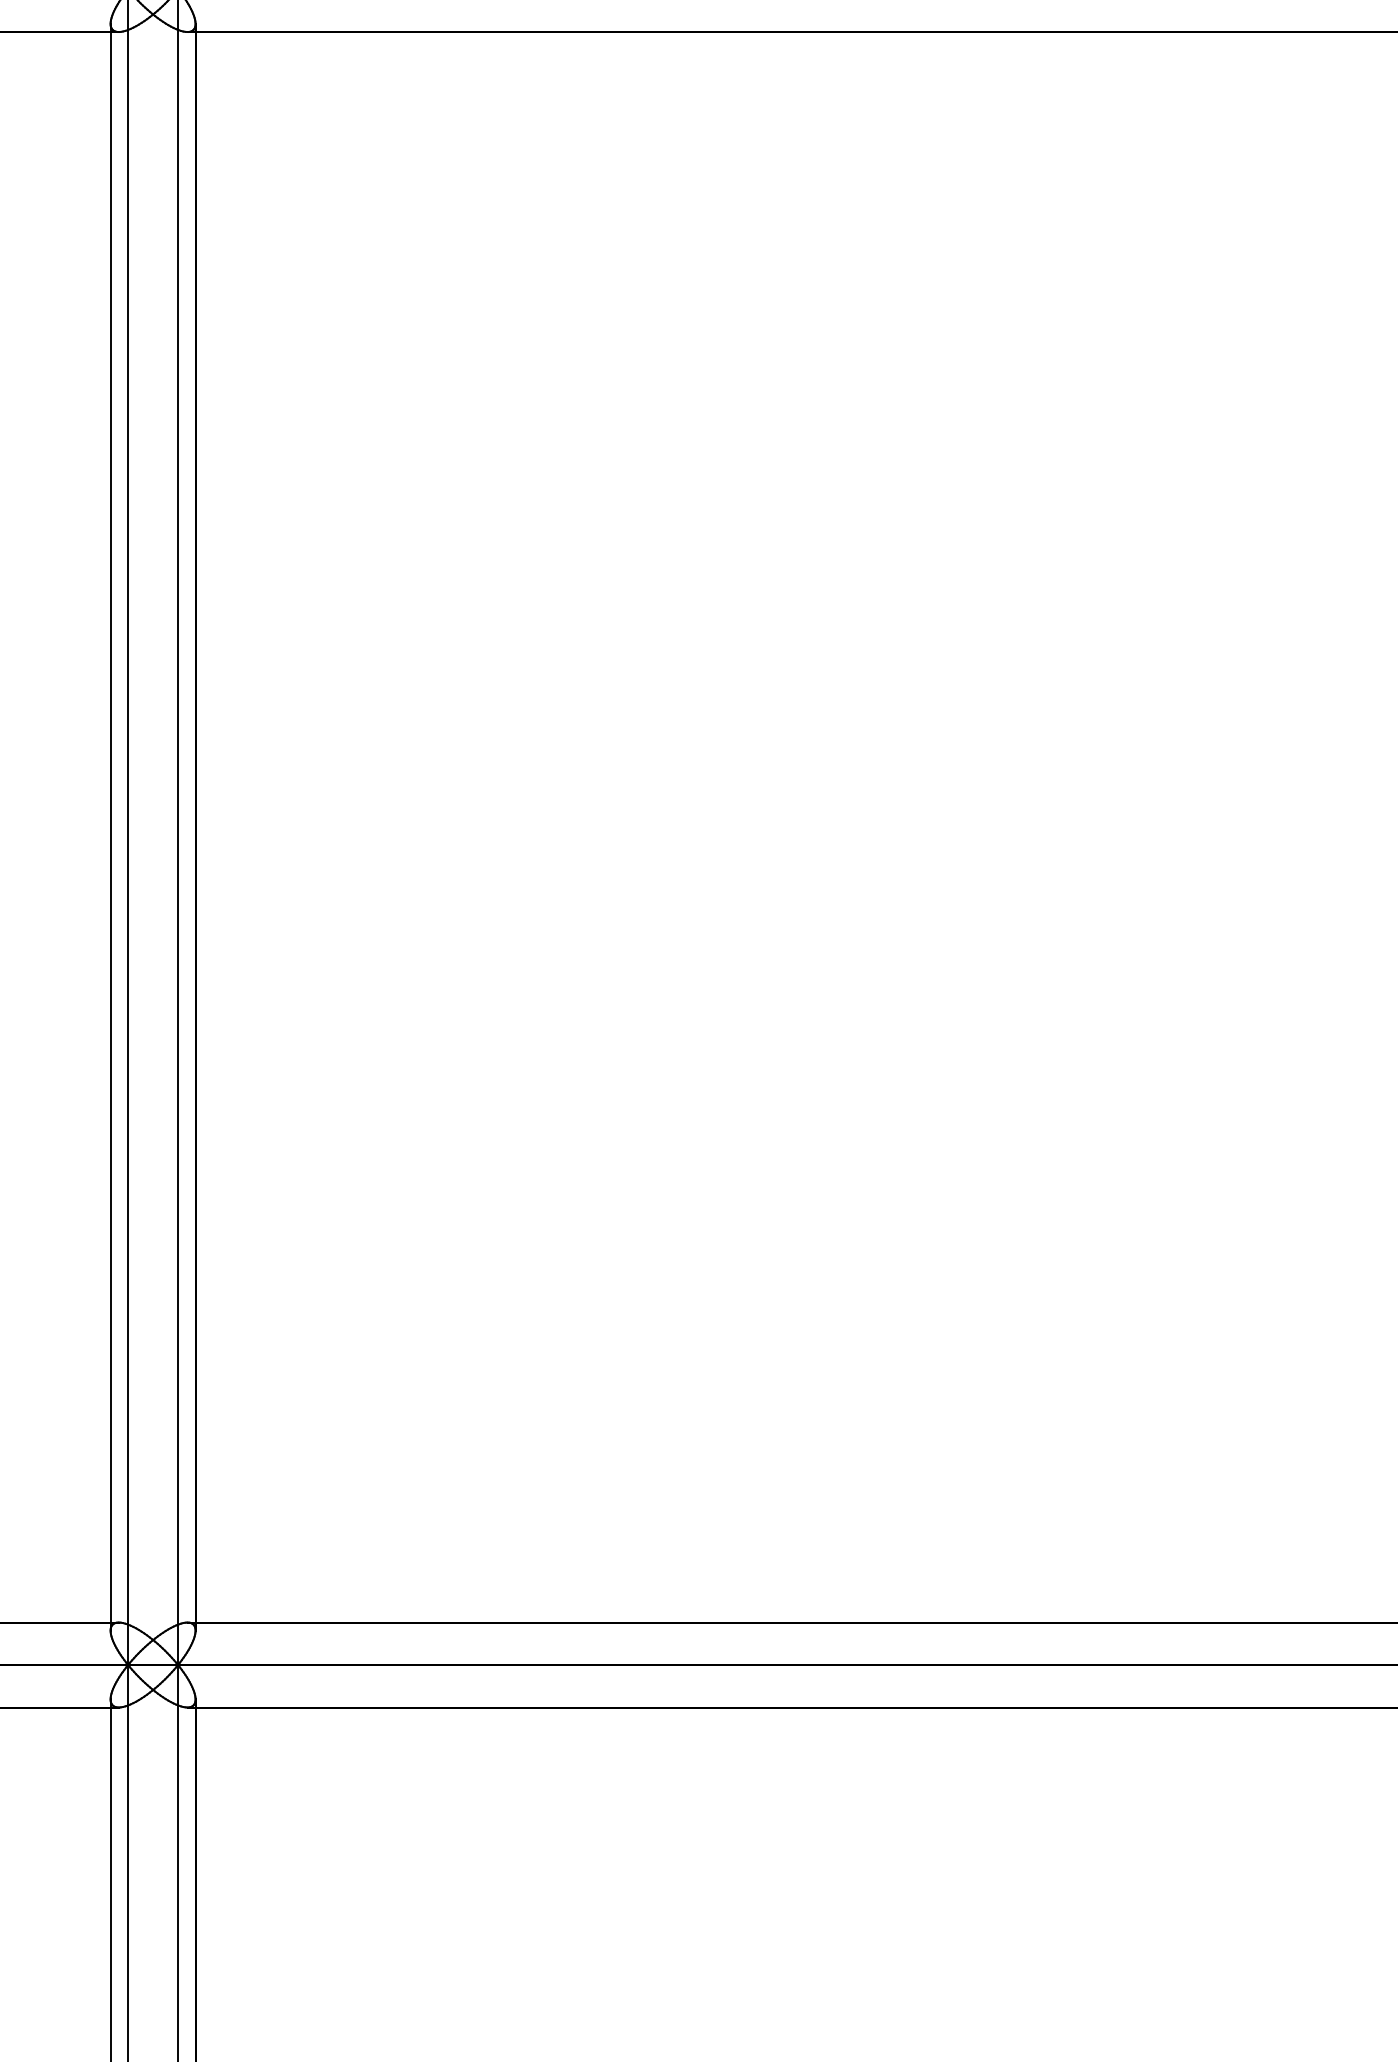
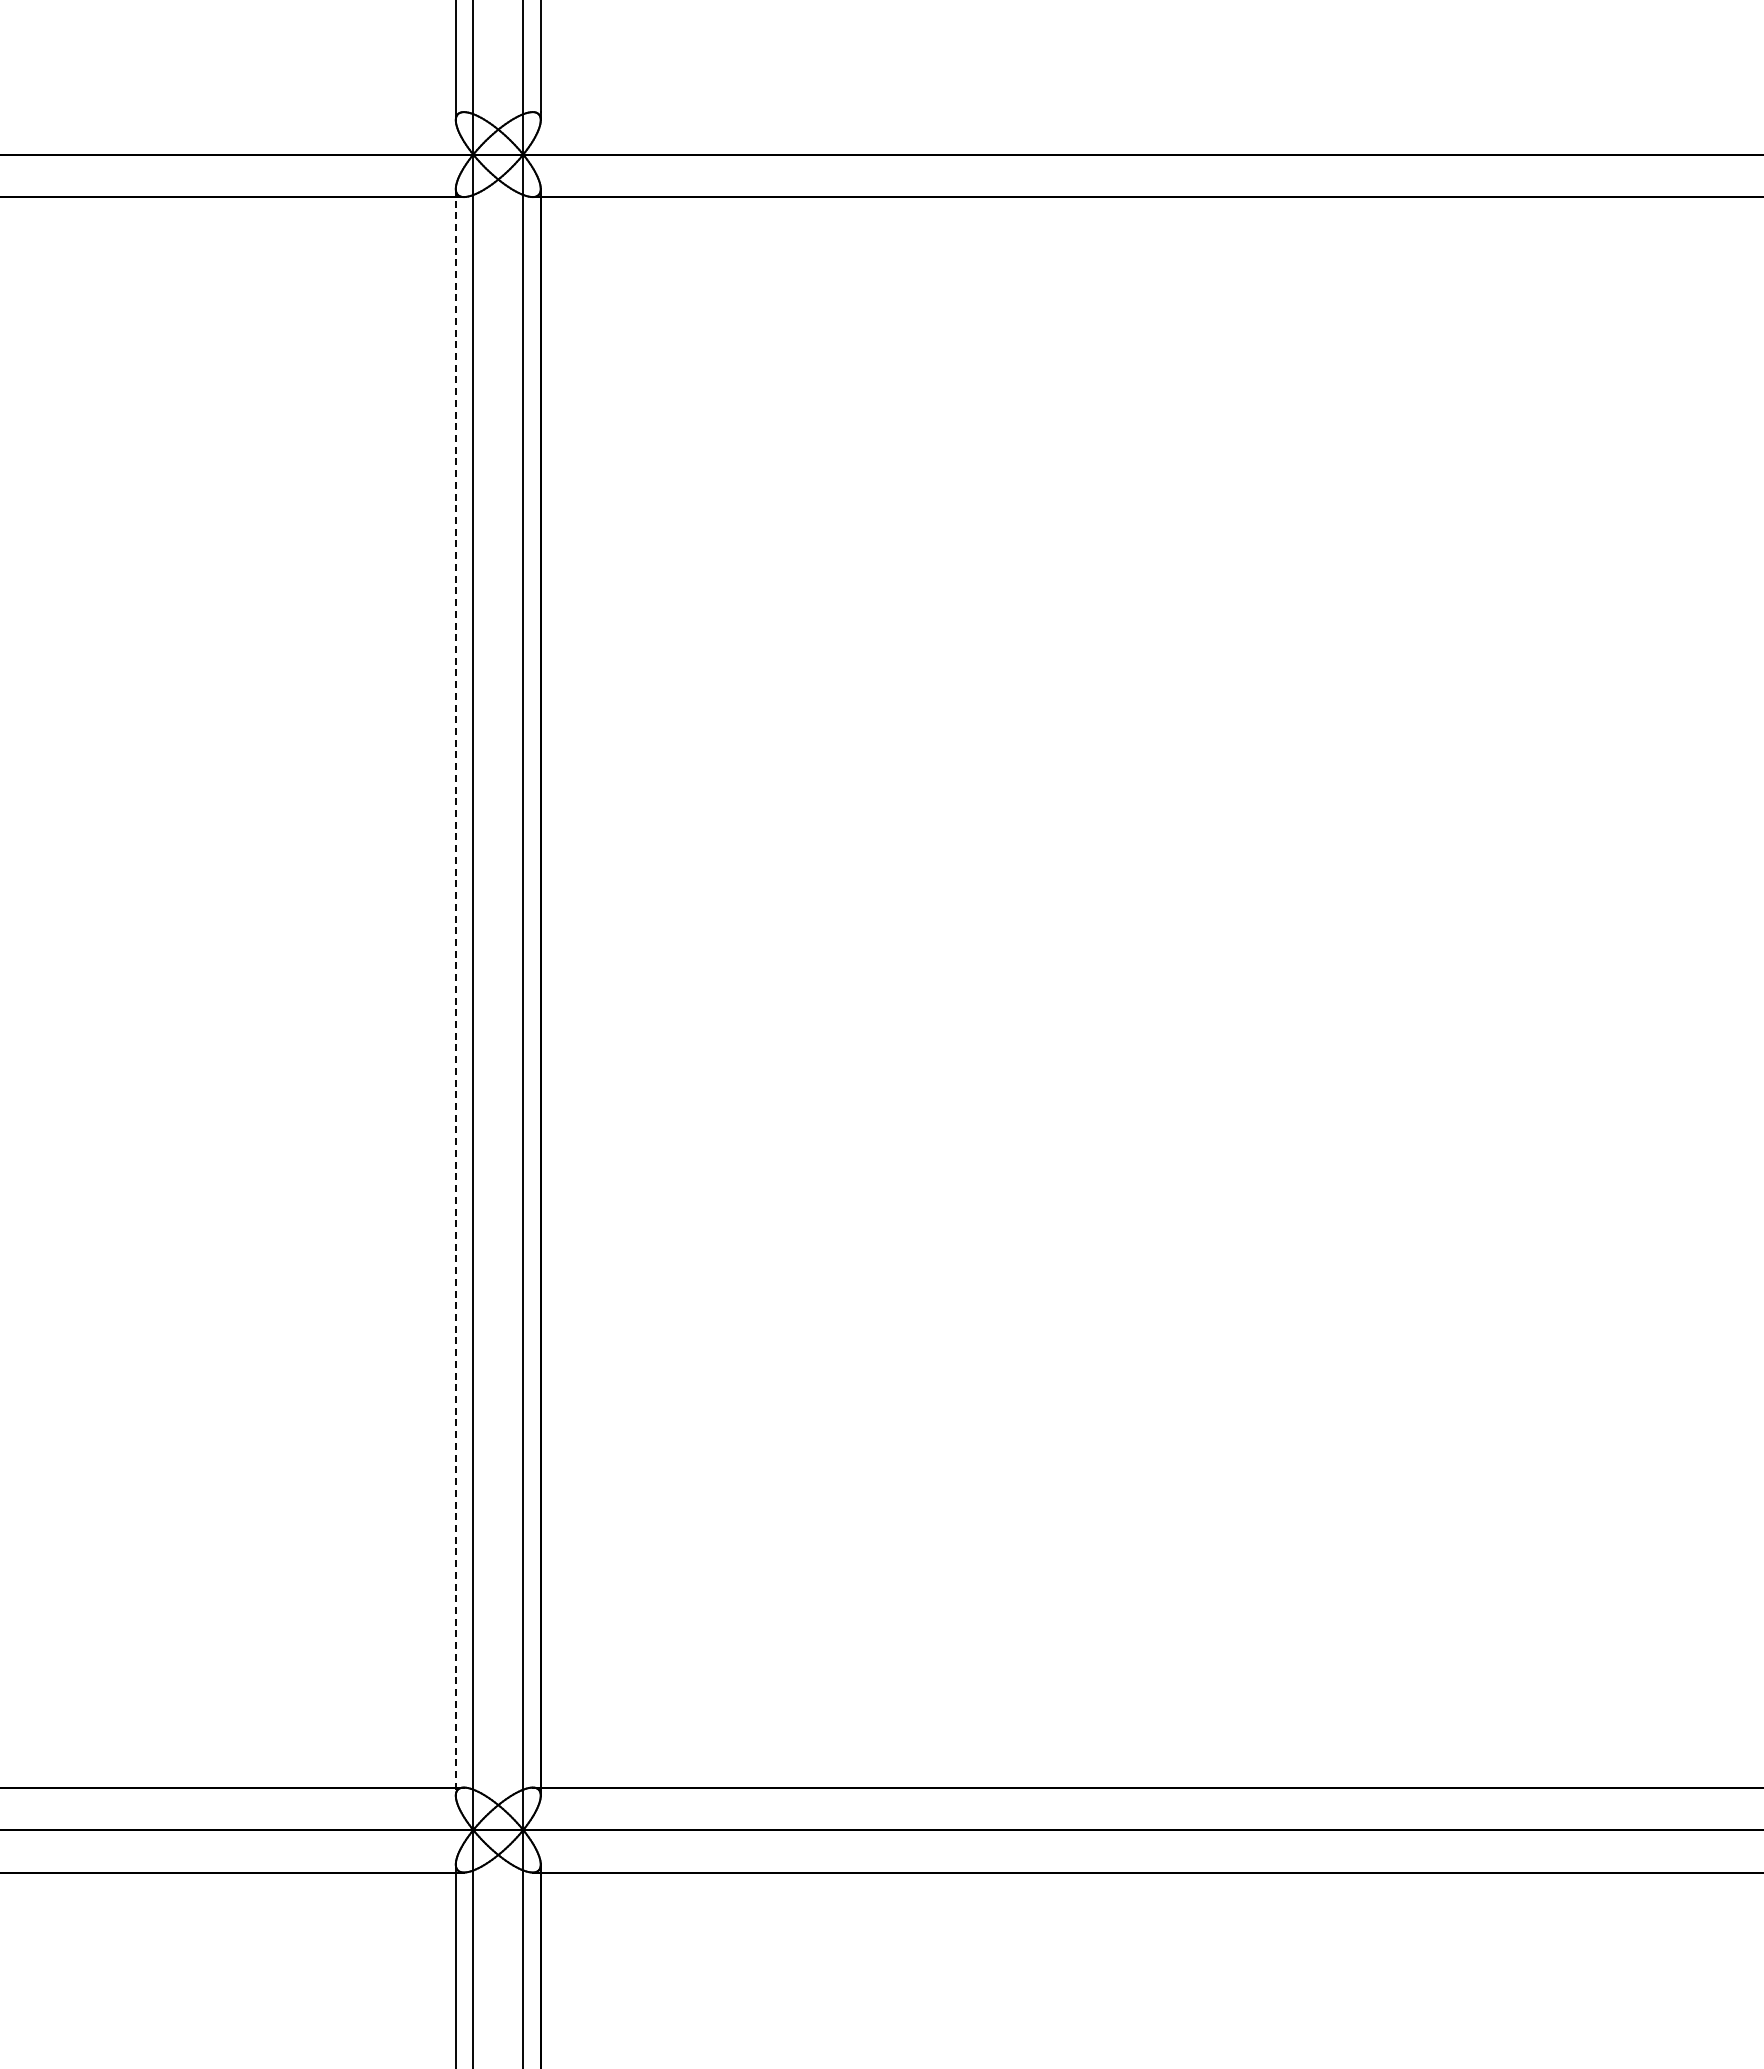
line: (110, 827) -> (455, 992), solid -> dashed

